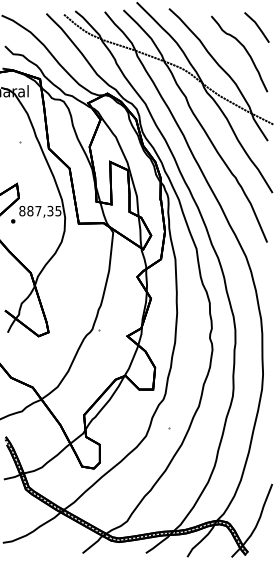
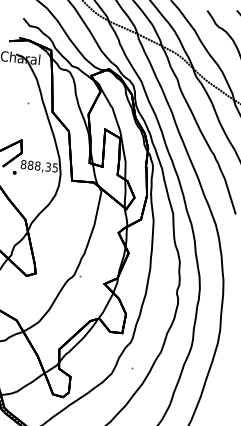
text: (38, 210) -> (37, 165), 887,35 -> 888,35

